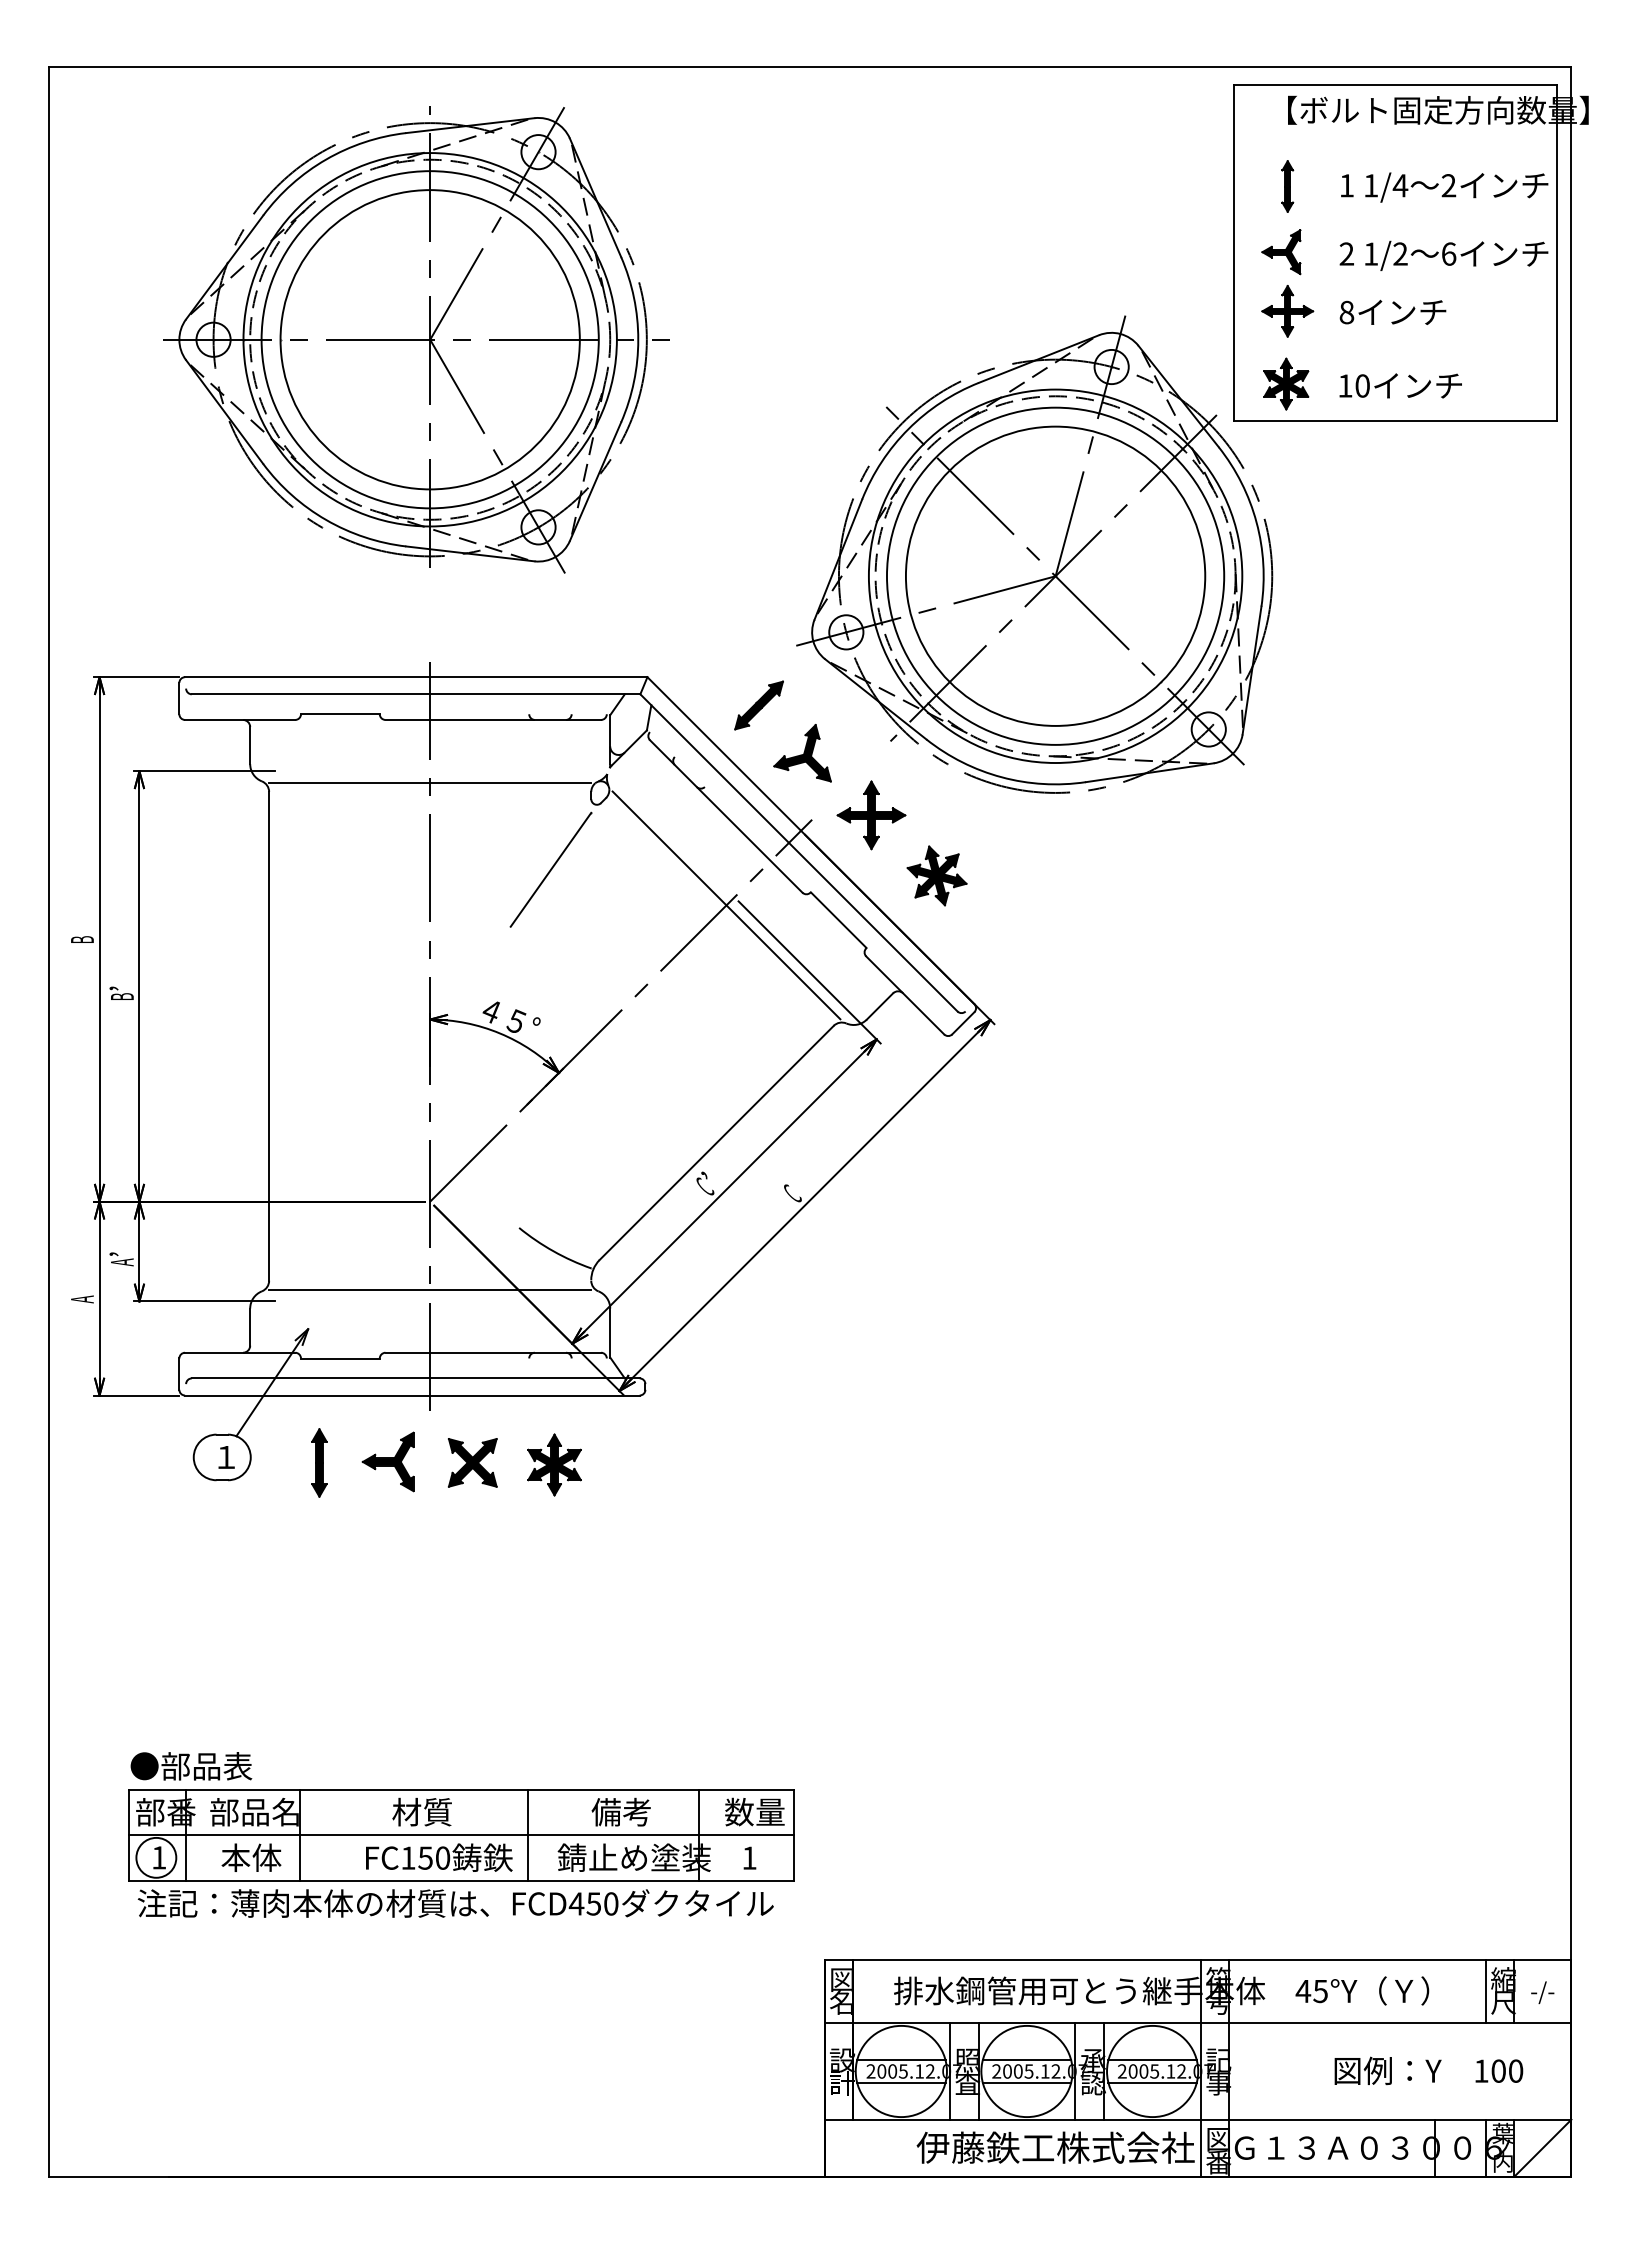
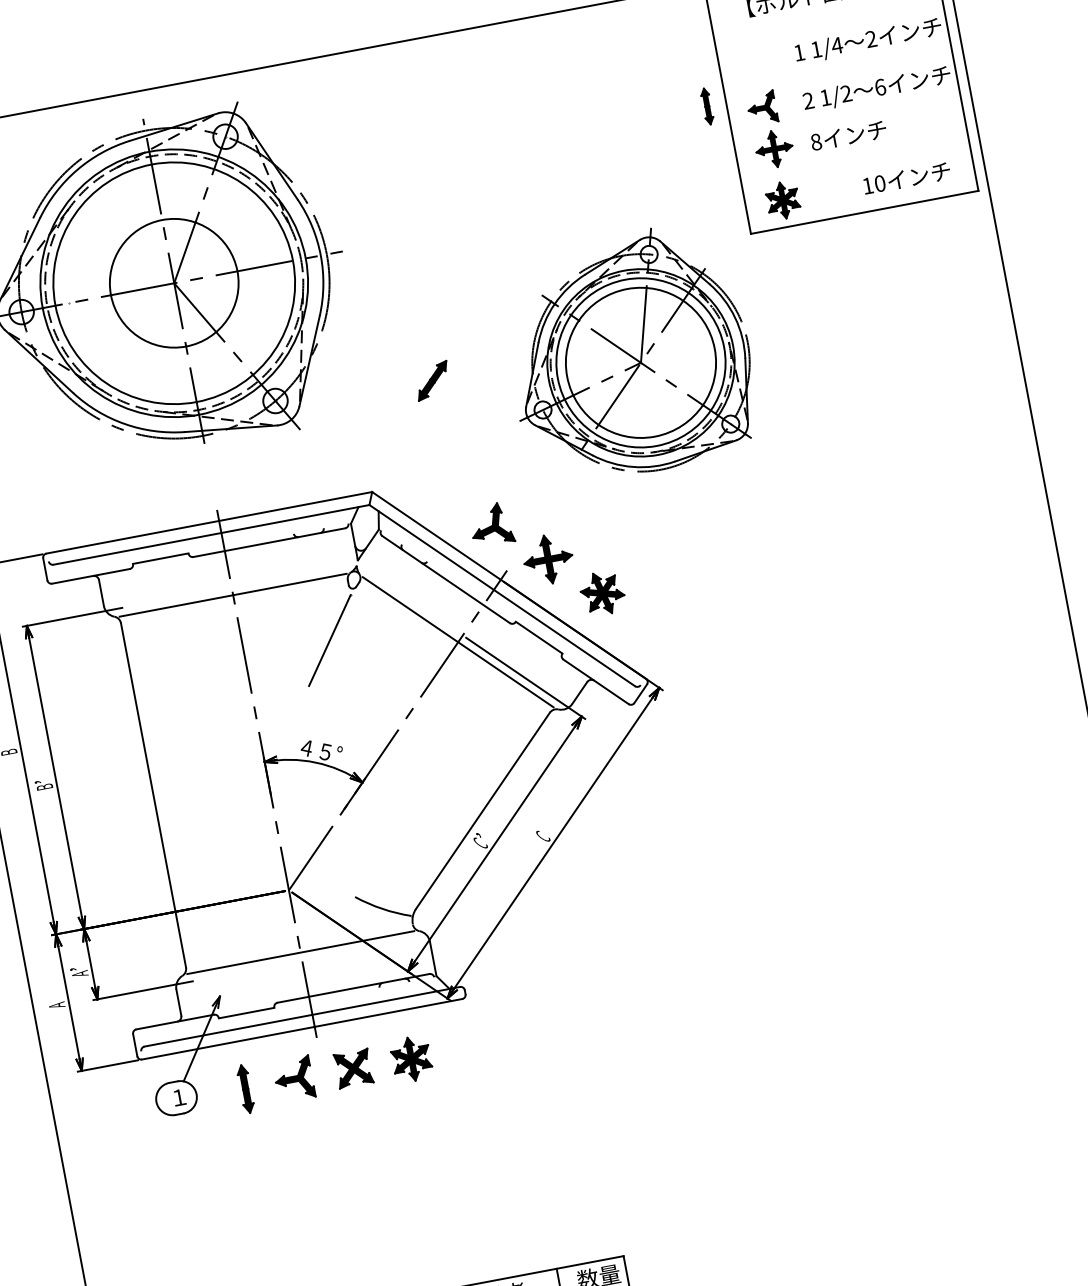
part: (1287, 186) -> (707, 106), moved
circle: (429, 339) -> (173, 283), size x0.6
text: (1400, 385) -> (906, 178), moved
part: (1034, 554) -> (628, 354), size x0.7
part: (758, 705) -> (432, 380), moved

